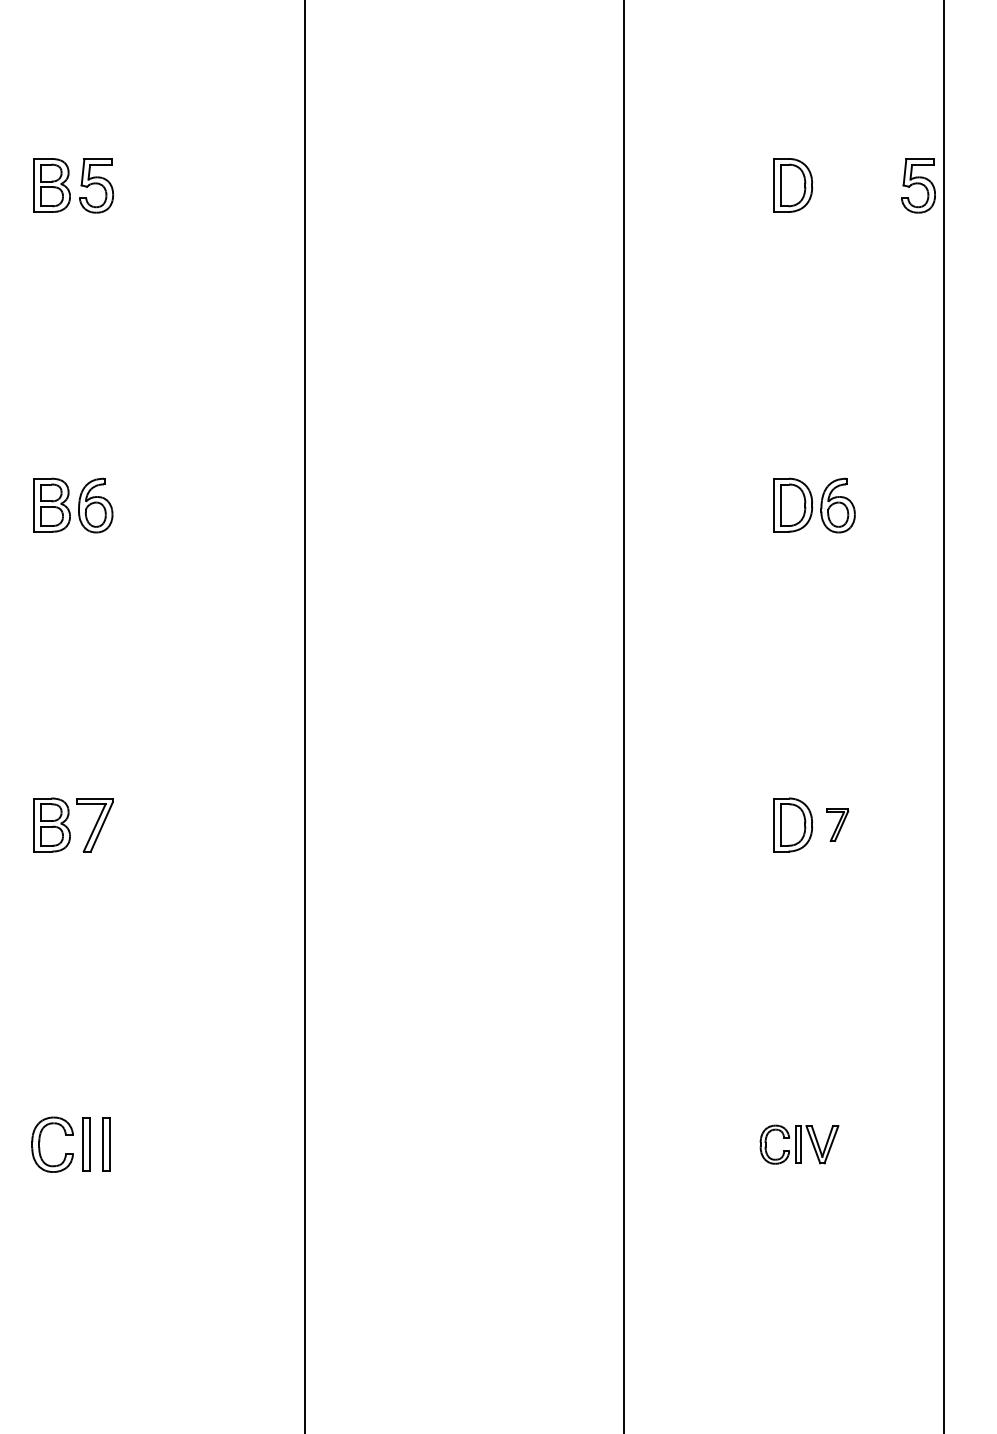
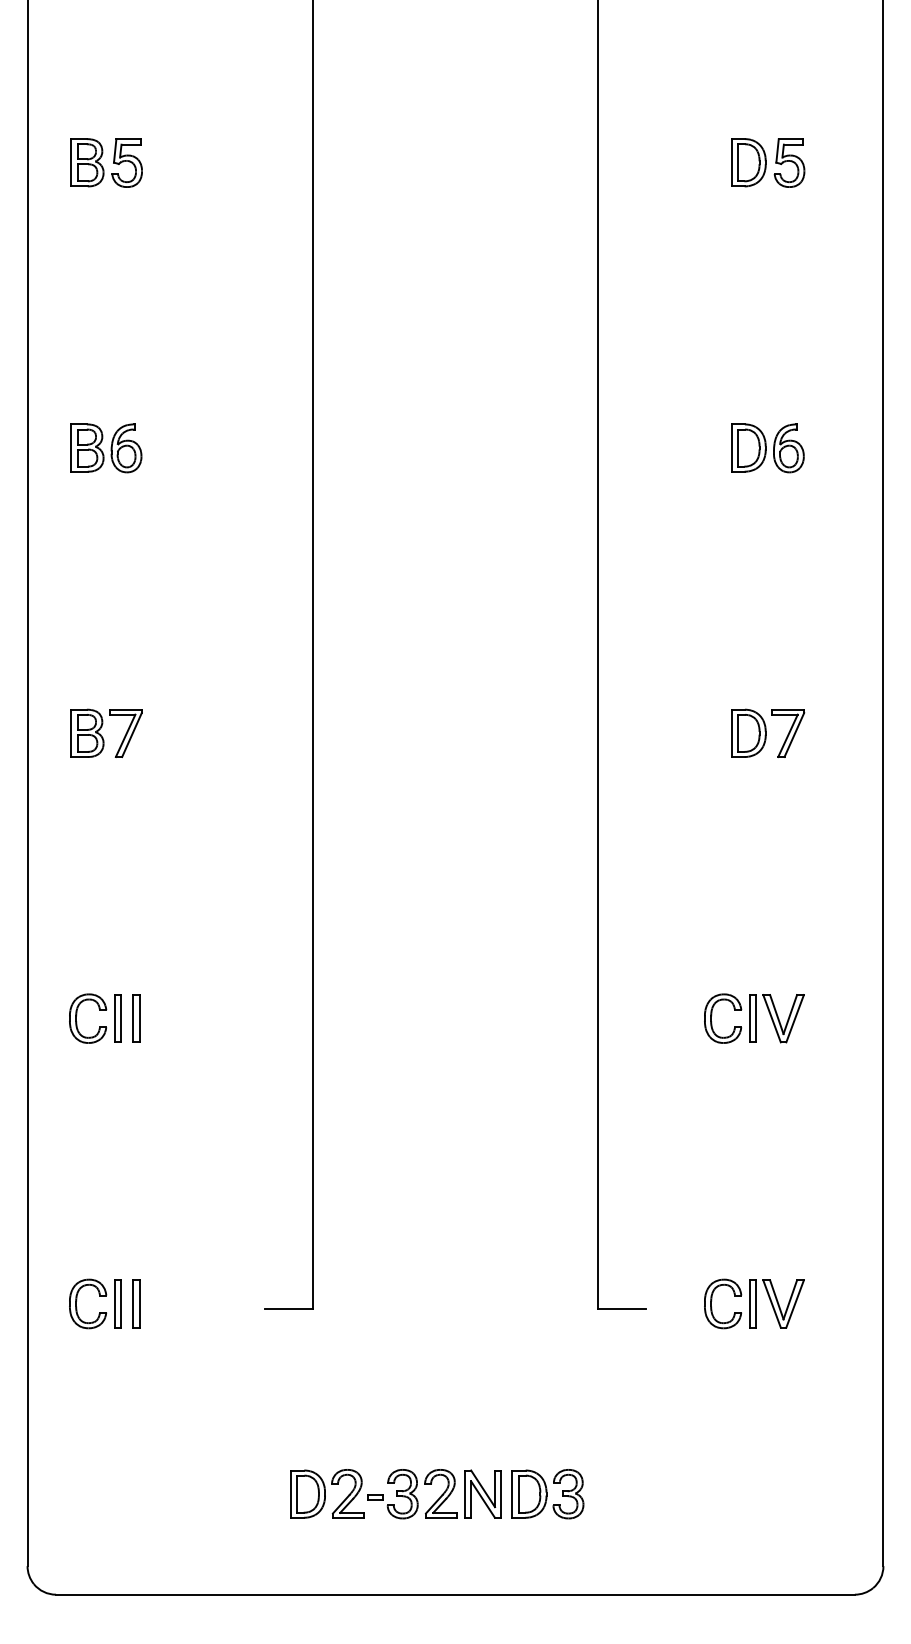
part: (918, 185) -> (789, 162), moved
part: (837, 825) -> (788, 733), size x1.67
part: (799, 1144) -> (754, 1018), size x1.43

